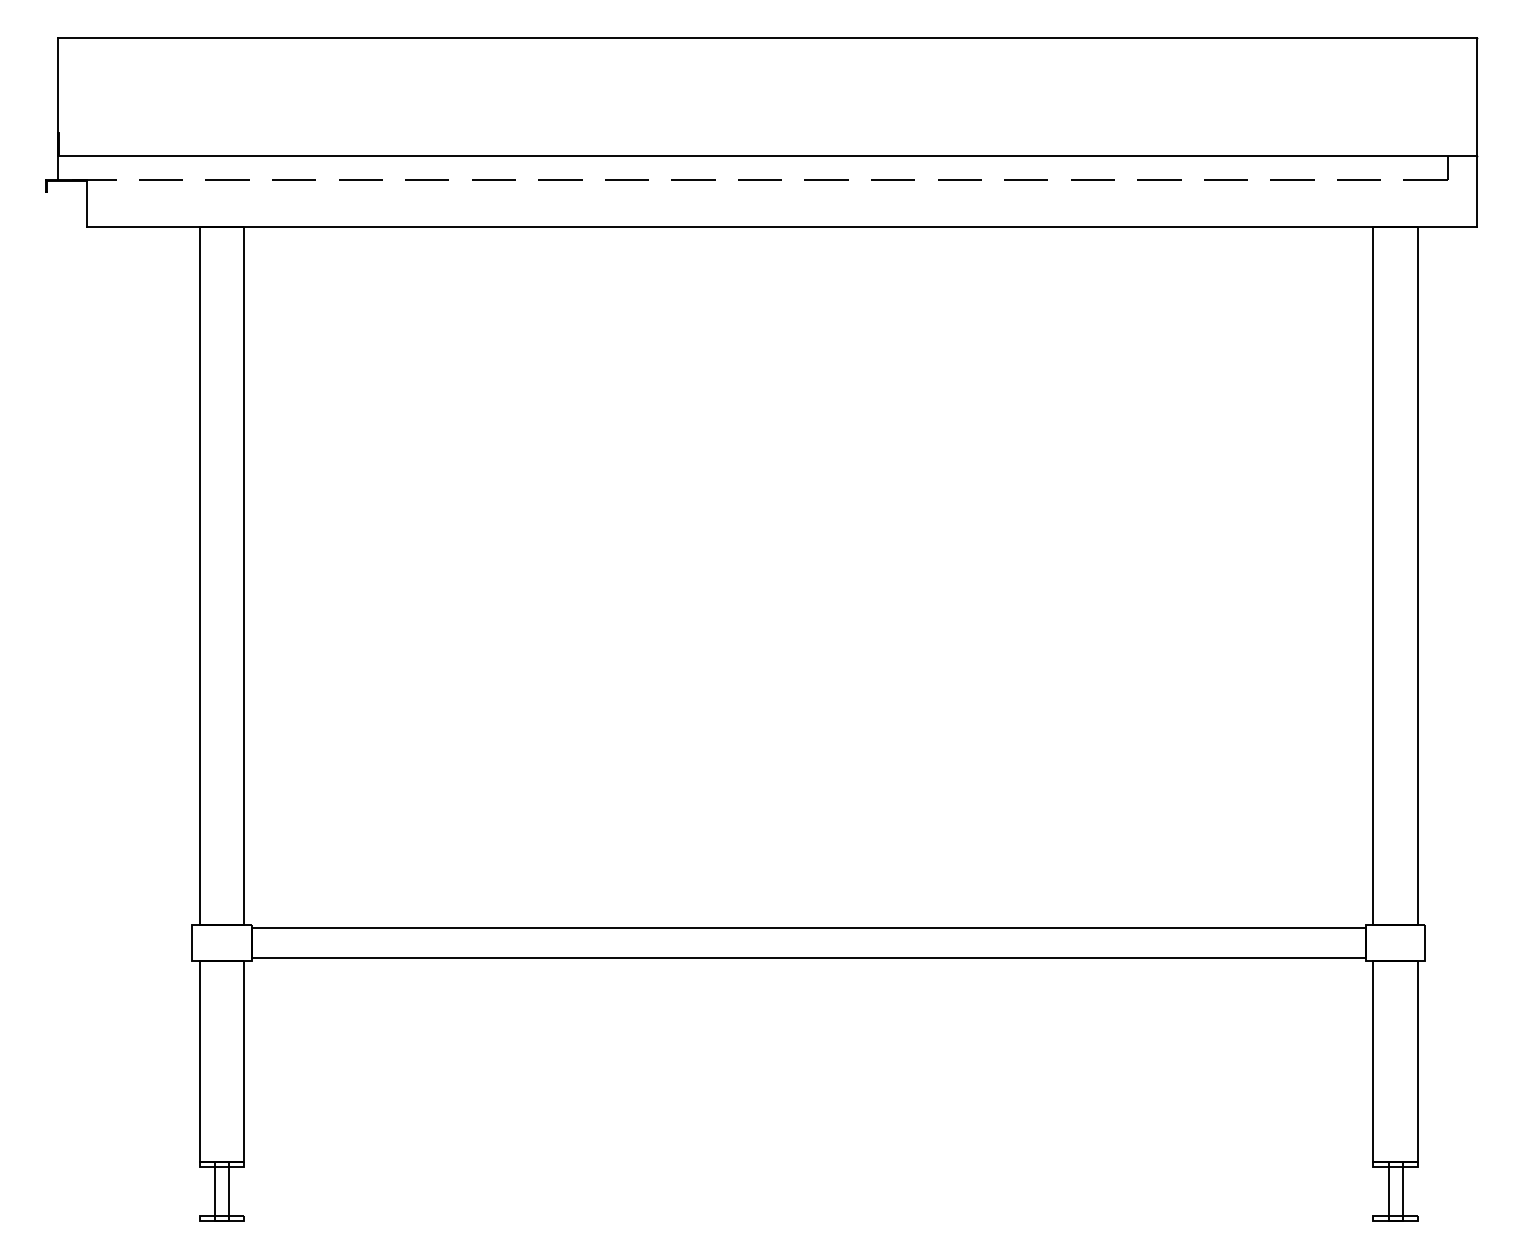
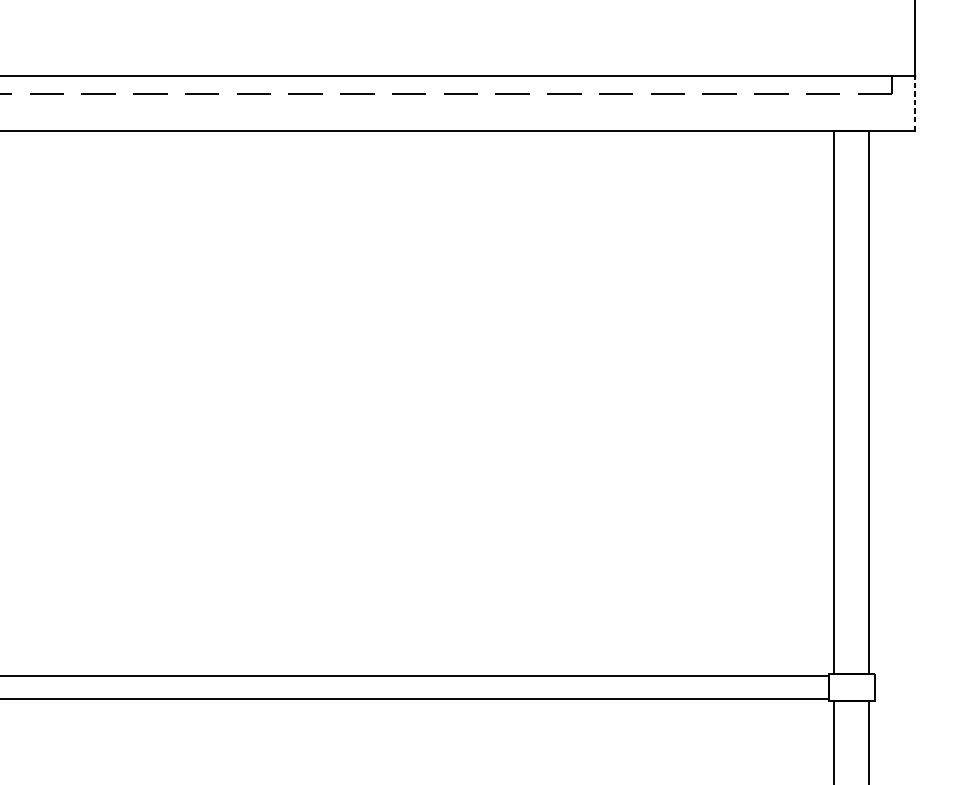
line: (1477, 191) -> (915, 103), solid -> dashed

